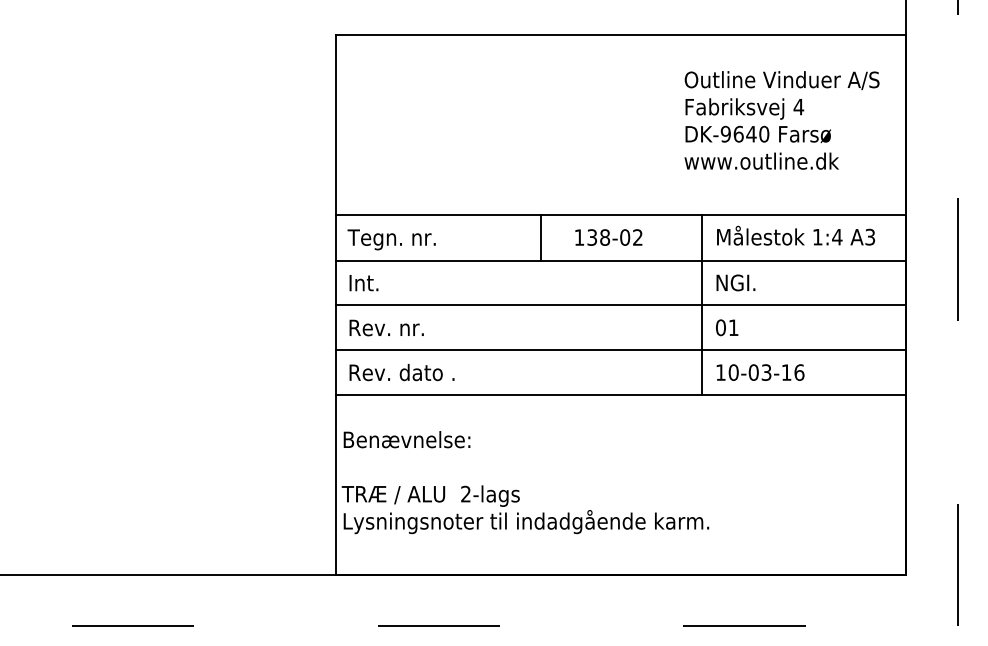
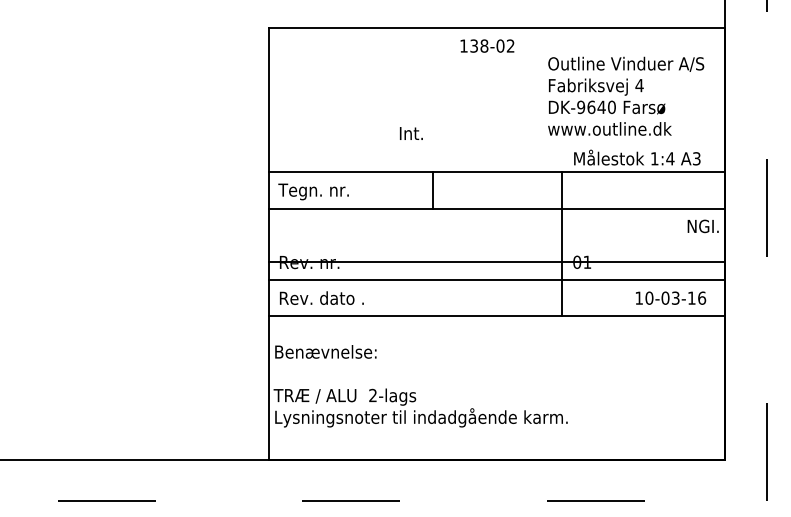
text: (796, 235) -> (637, 157), moved
text: (608, 236) -> (487, 45), moved
text: (364, 283) -> (411, 133), moved
text: (735, 283) -> (702, 226), moved
line: (620, 305) -> (496, 262), moved
text: (761, 371) -> (671, 297), moved

